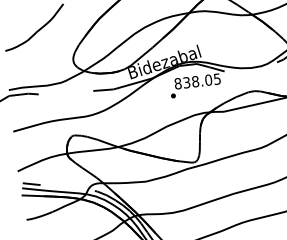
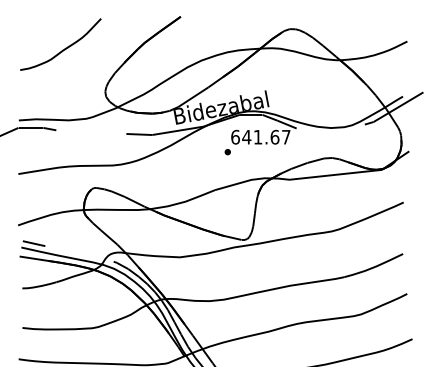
text: (197, 80) -> (260, 136), 838.05 -> 641.67

